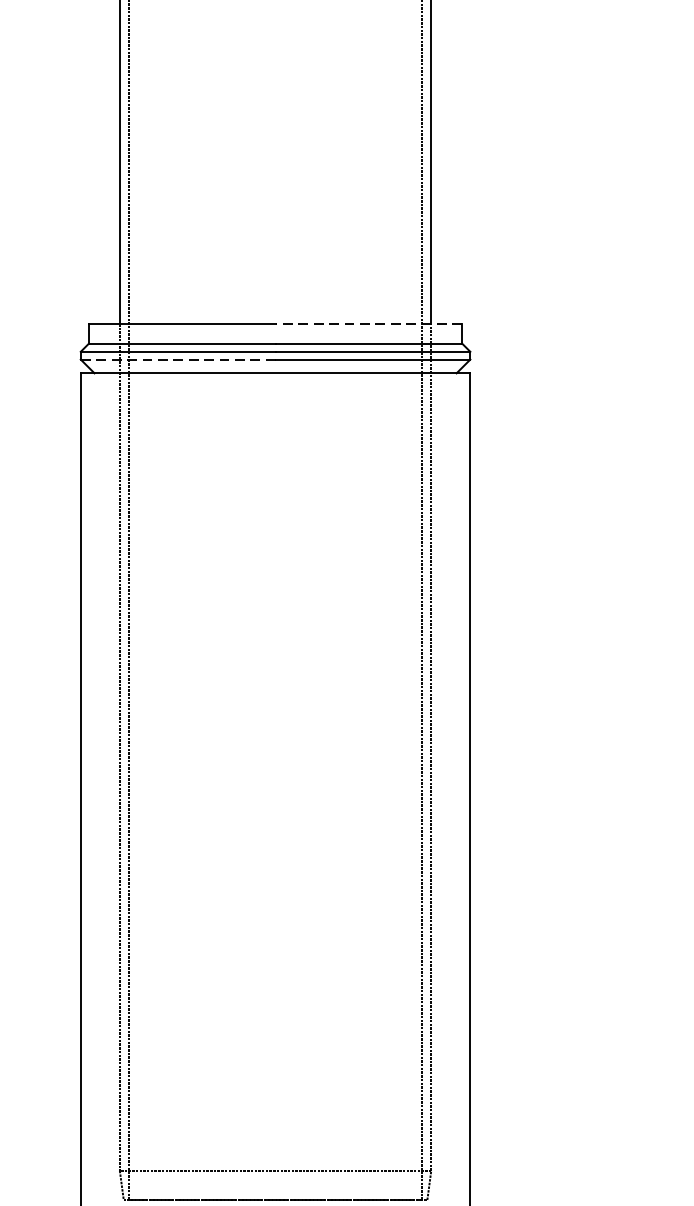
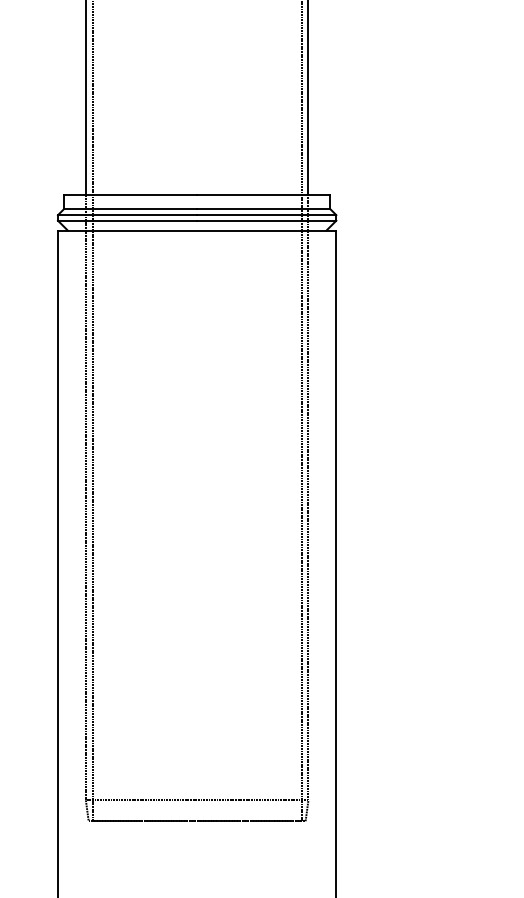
line: (368, 324) -> (263, 195), dashed -> solid
line: (178, 359) -> (127, 220), dashed -> solid

